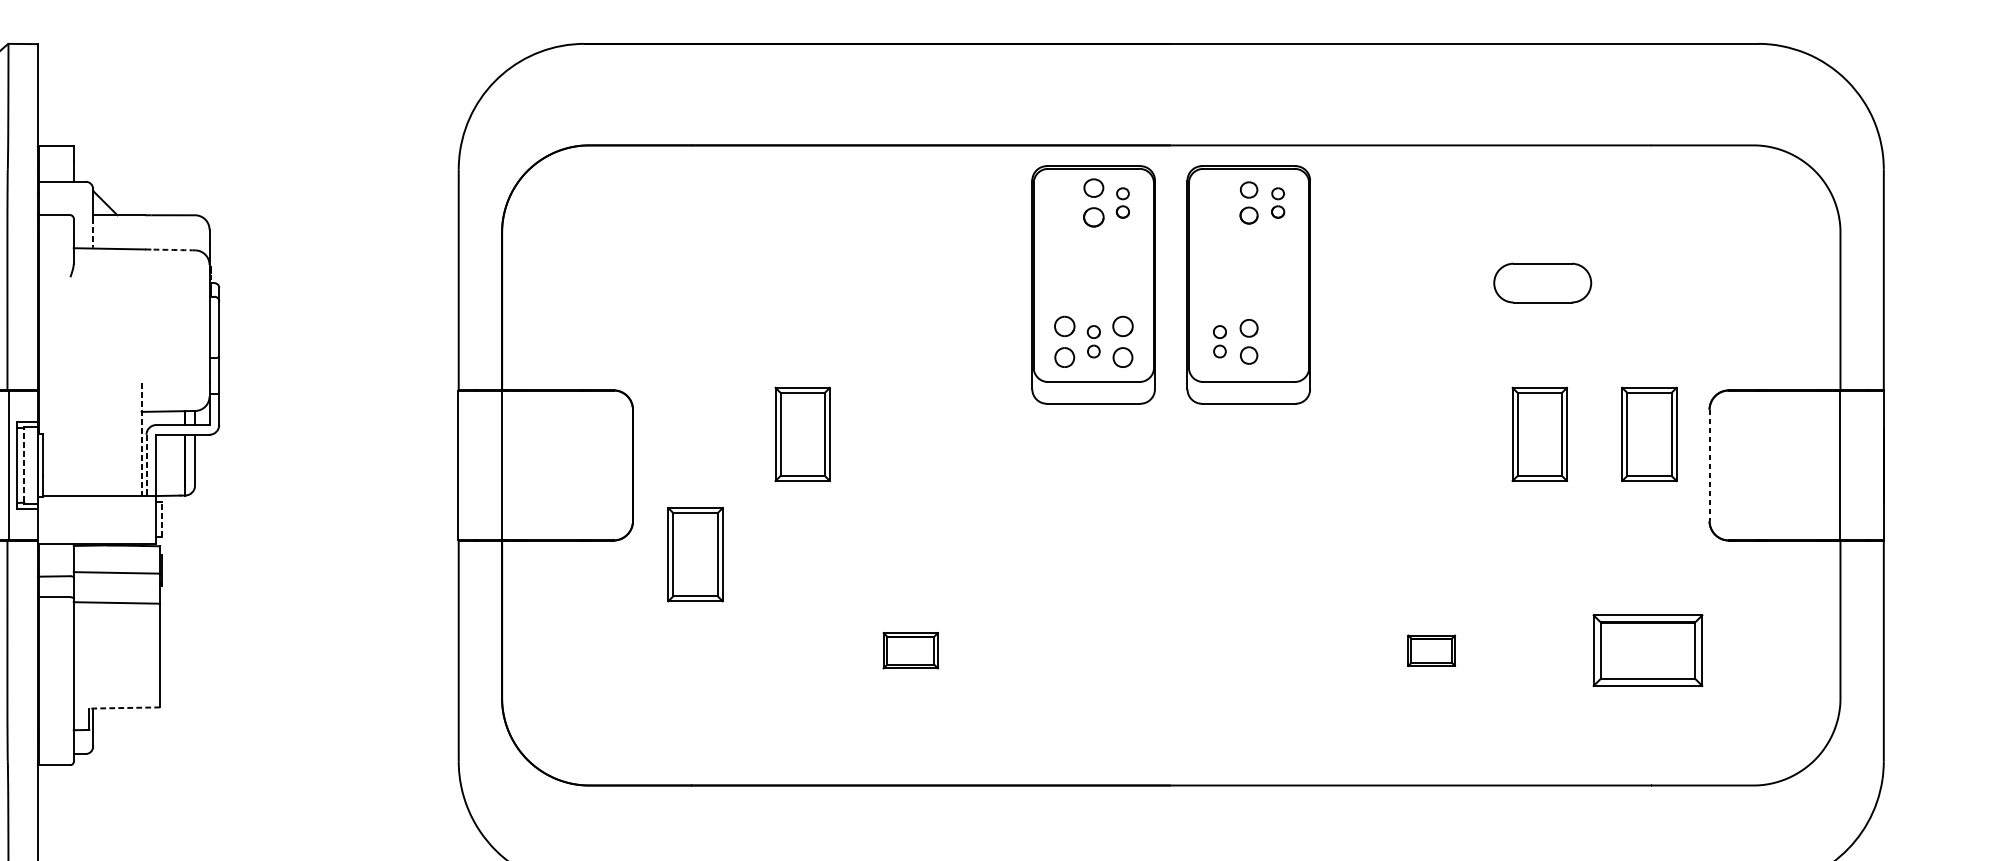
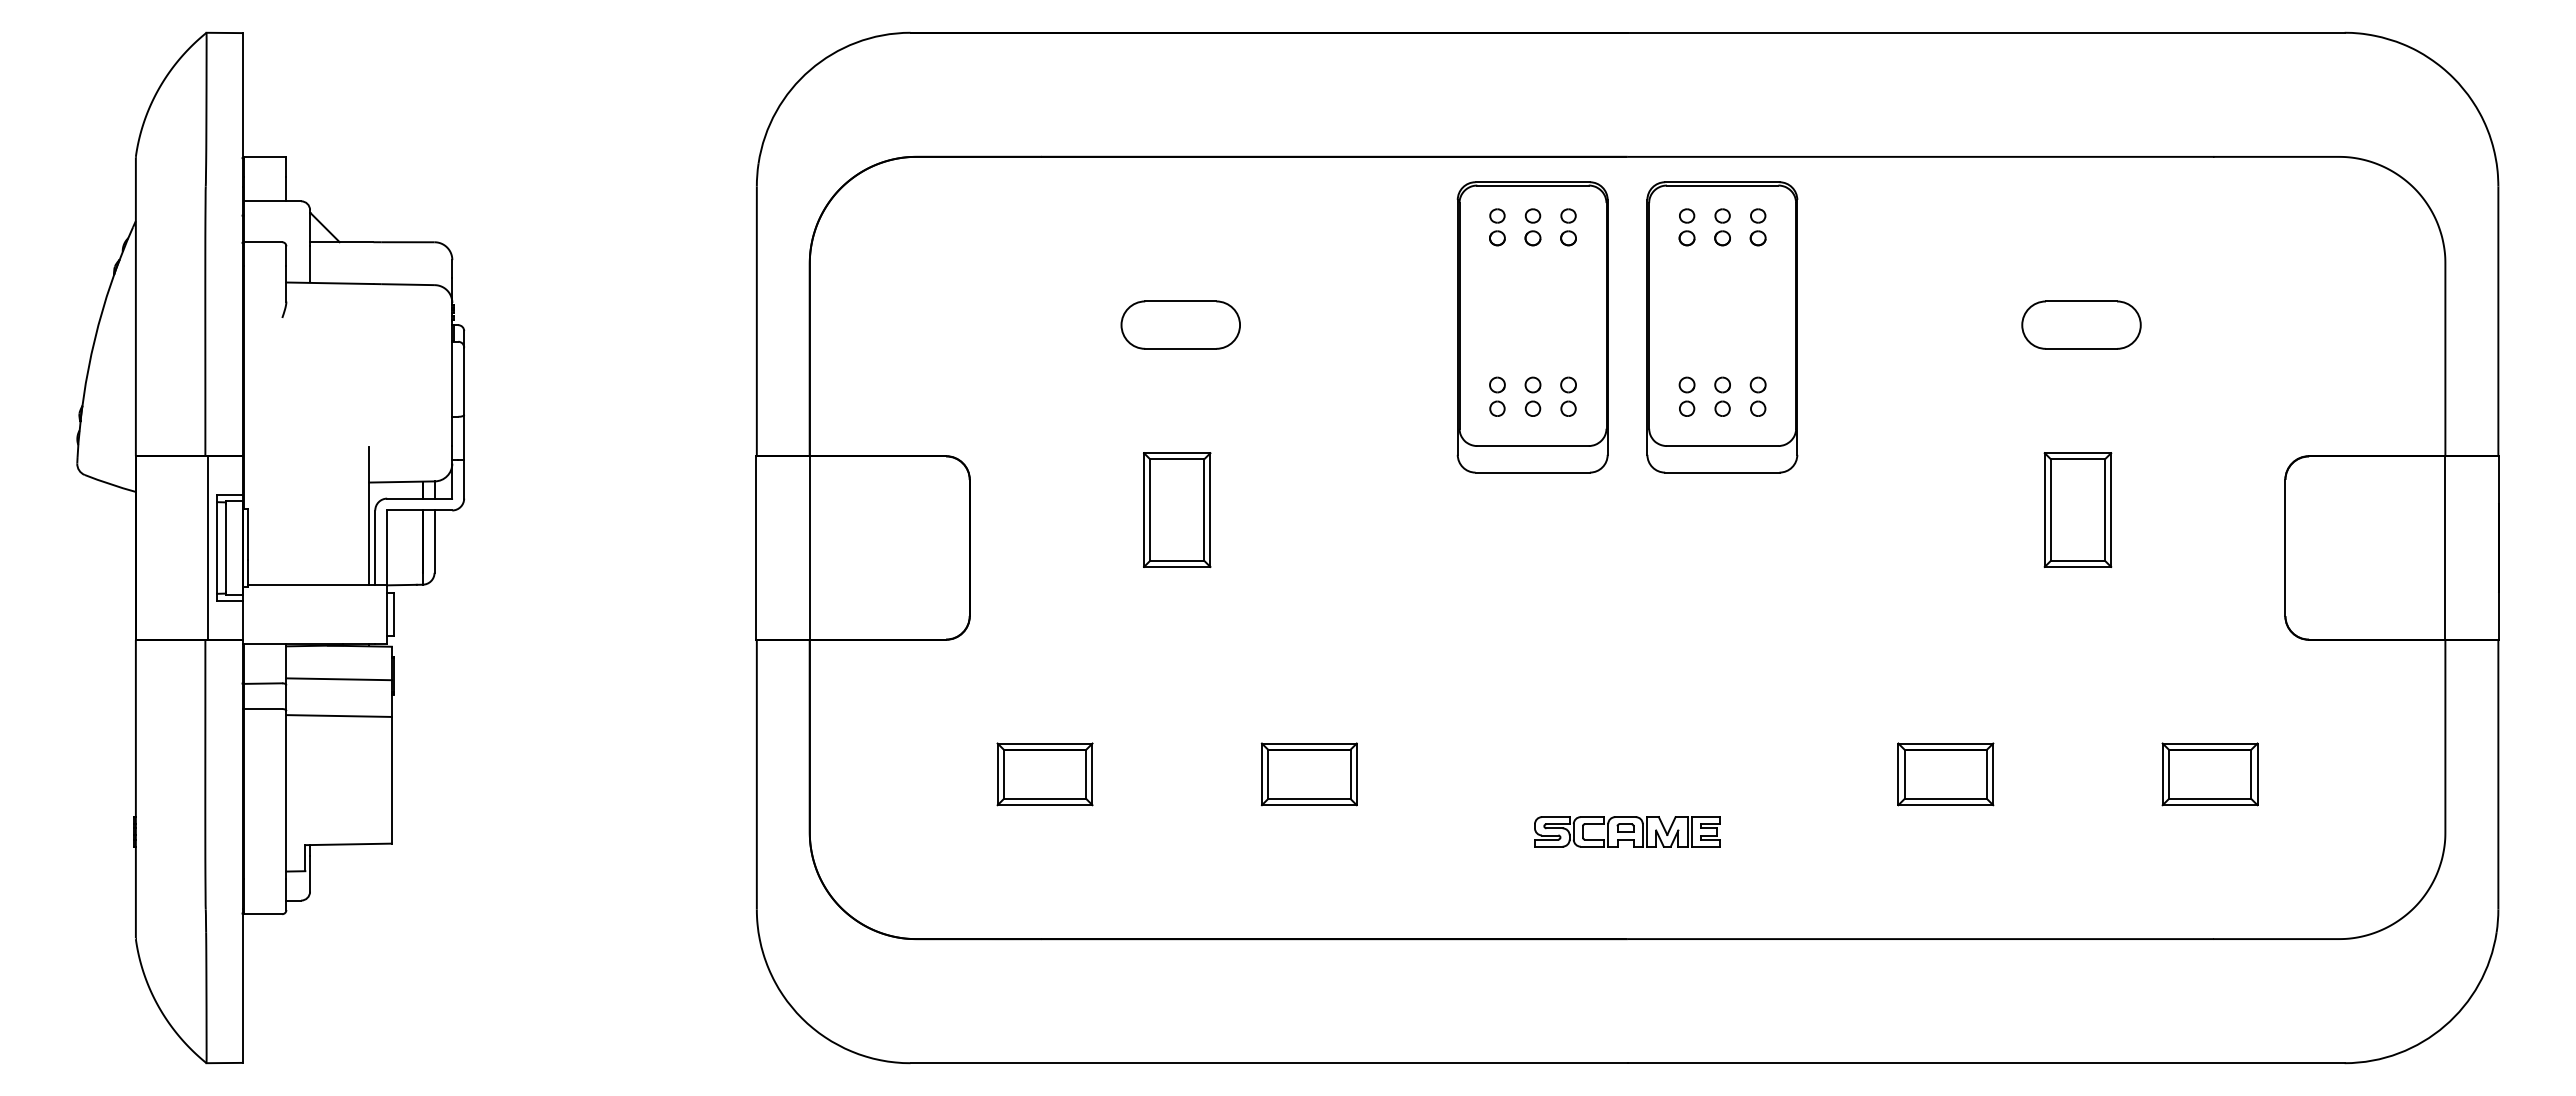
part: (1064, 203) -> (1497, 227), added
part: (1093, 203) -> (1532, 227), size x0.62
part: (1219, 203) -> (1686, 227), added
part: (1248, 203) -> (1722, 227), size x0.71
line: (93, 232) -> (310, 263), dashed -> solid
arc: (173, 249) -> (408, 284), dashed -> solid
part: (805, 282) -> (1180, 324), added
part: (1064, 341) -> (1497, 396), size x0.62
part: (1122, 341) -> (1568, 396), size x0.62
part: (1248, 341) -> (1722, 396), size x0.71
part: (1277, 341) -> (1757, 396), added
part: (1649, 433) -> (2211, 509), removed
line: (141, 438) -> (369, 515), dashed -> solid
line: (23, 465) -> (225, 547), dashed -> solid
line: (146, 465) -> (375, 548), dashed -> solid
line: (1709, 465) -> (2285, 548), dashed -> solid
line: (162, 519) -> (394, 613), dashed -> solid
part: (695, 554) -> (1046, 656), removed
part: (694, 650) -> (1044, 774), added
part: (910, 650) -> (1308, 774), size x1.43
part: (1431, 650) -> (1945, 774), size x1.67
part: (1647, 650) -> (2209, 774), size x0.71
part: (1171, 697) -> (1627, 831), added
line: (124, 708) -> (348, 844), dashed -> solid

